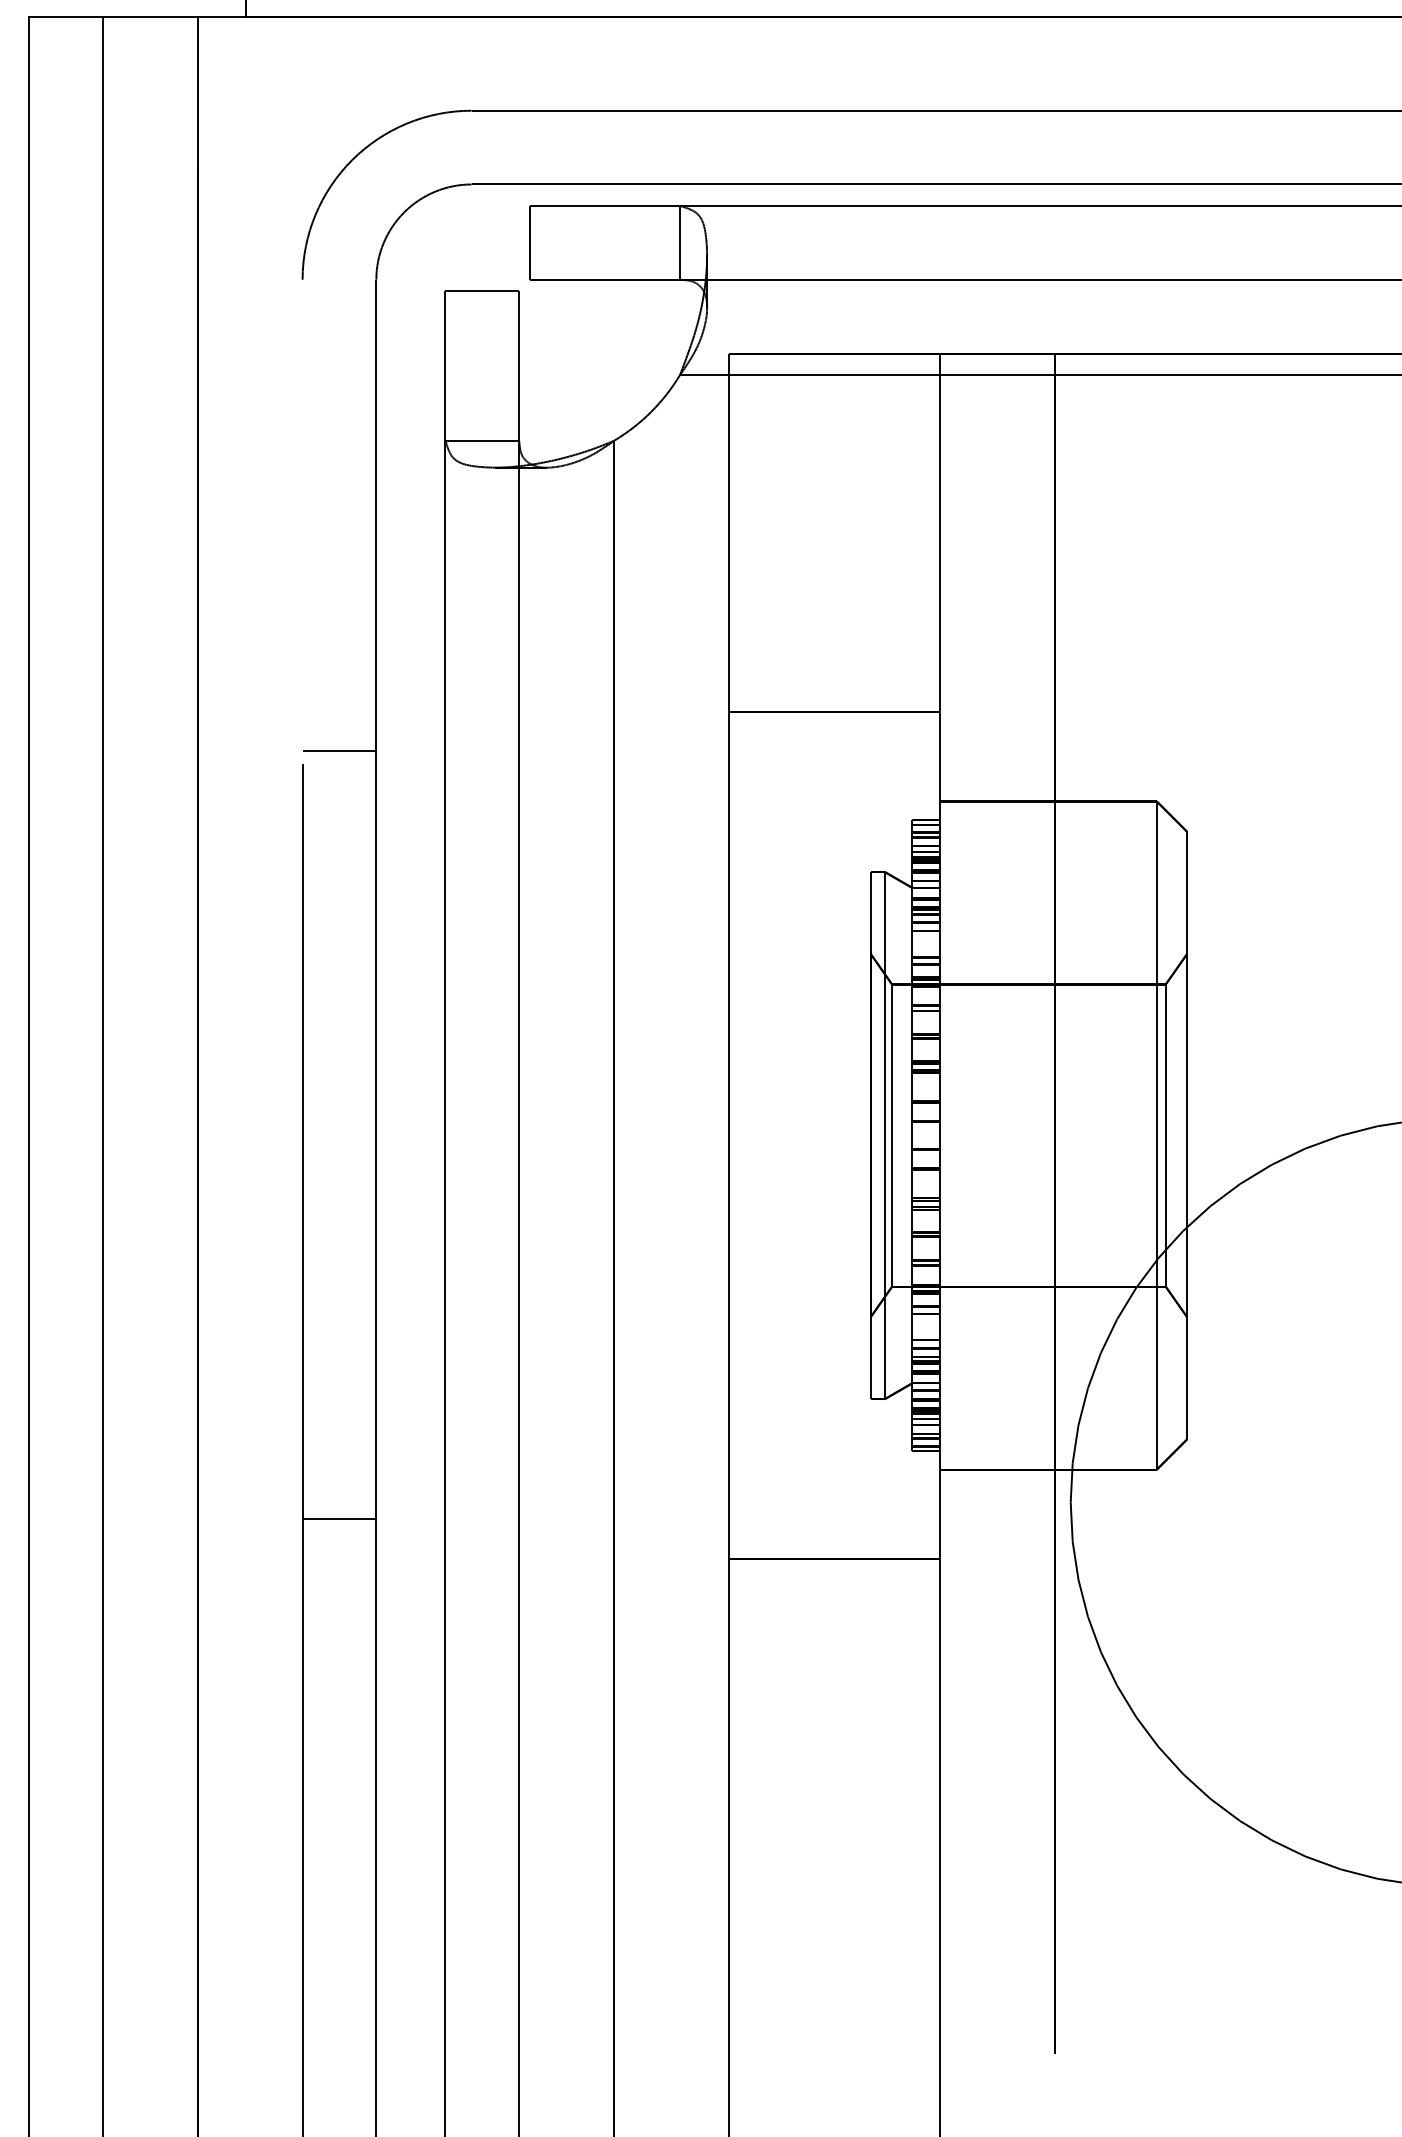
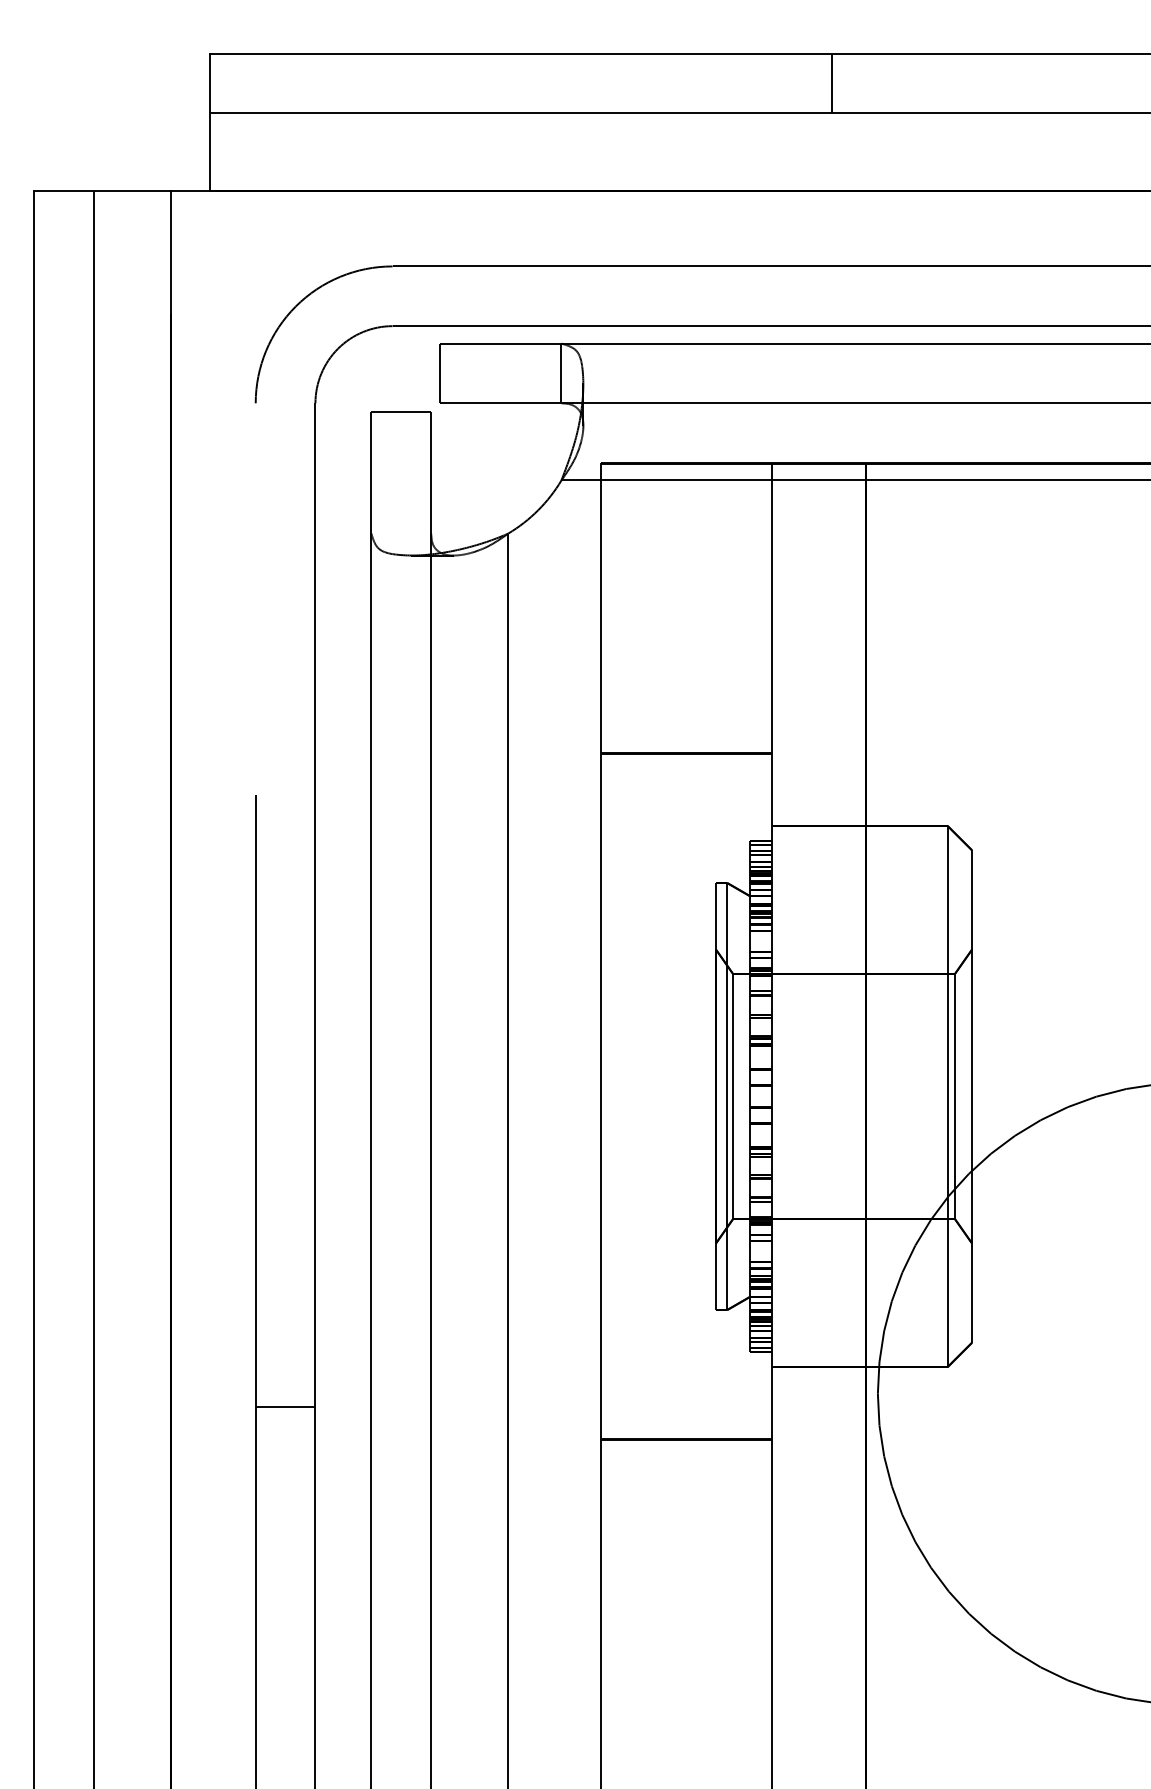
line: (482, 440) -> (401, 533), removed
line: (339, 751) -> (285, 785), removed

